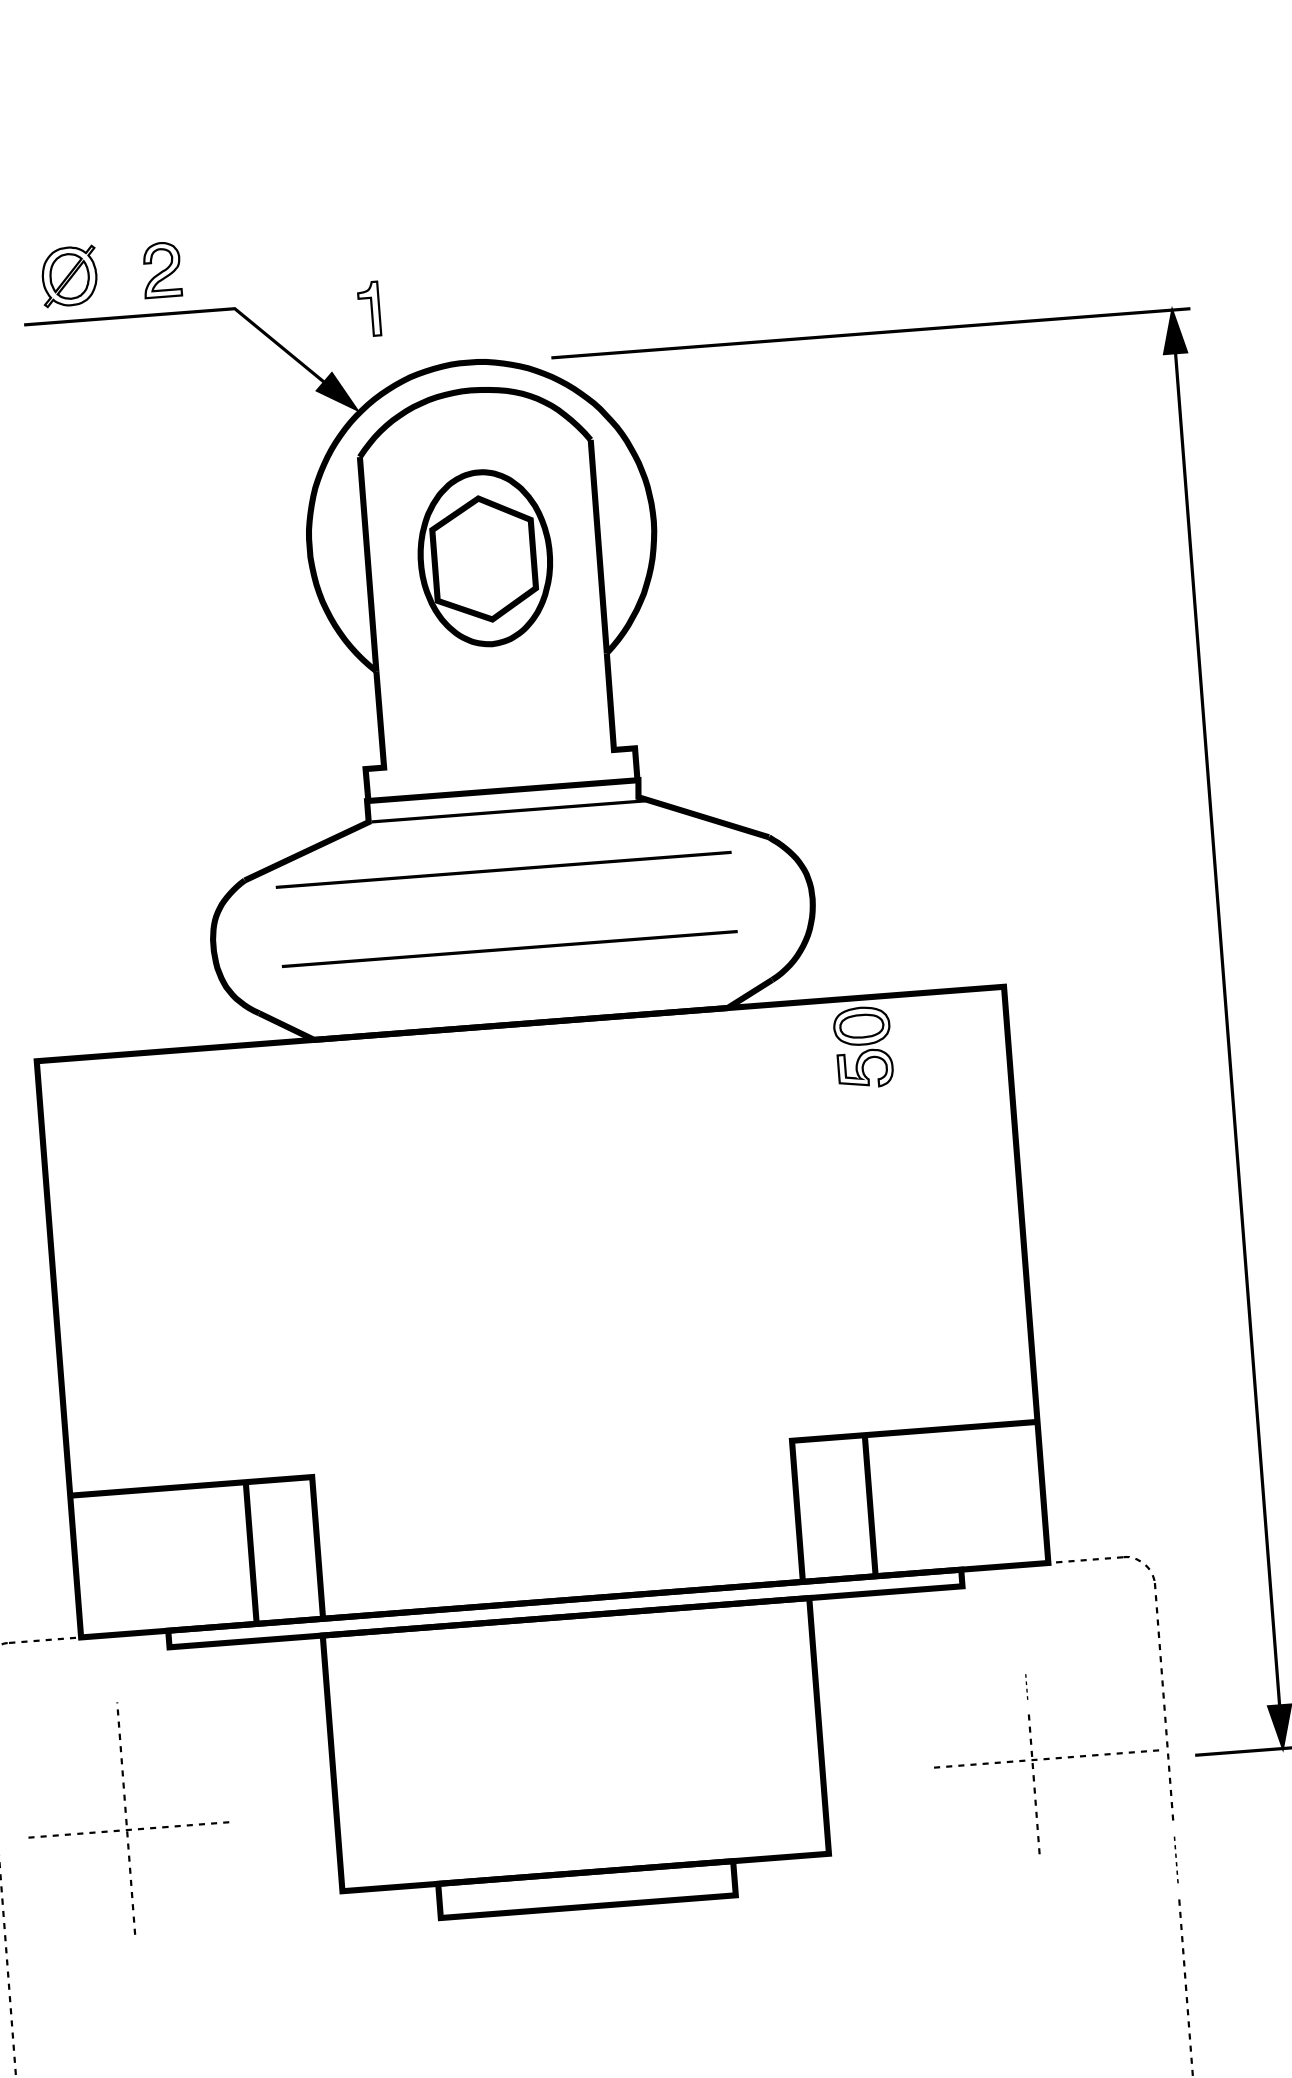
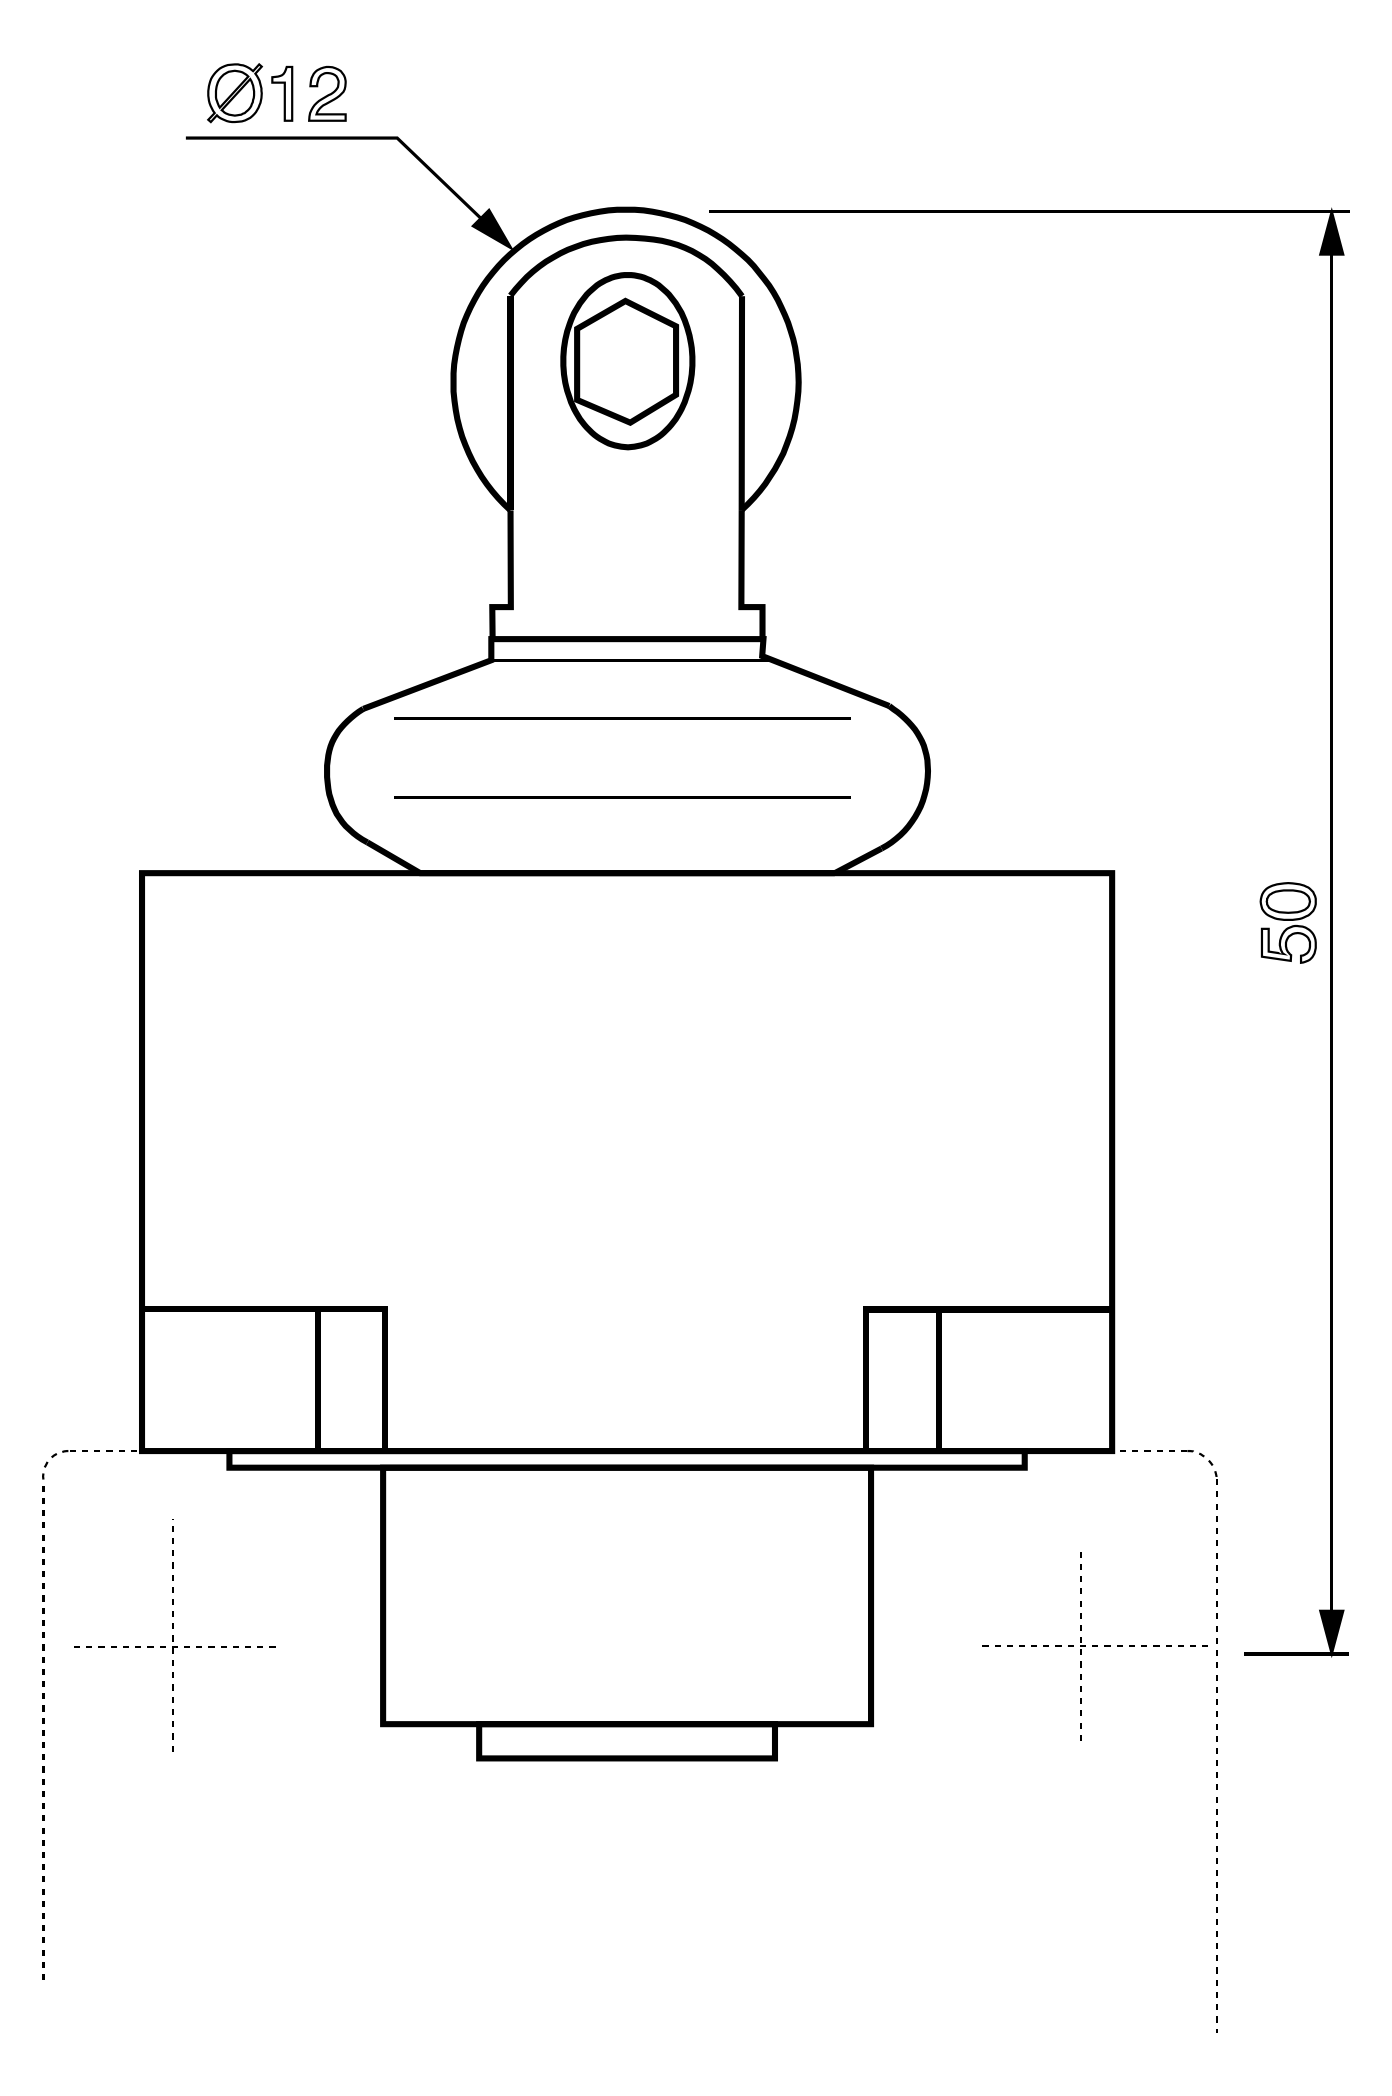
part: (369, 308) -> (282, 93), moved
part: (485, 558) -> (627, 361), moved
part: (862, 1047) -> (1287, 922), moved
part: (1026, 1686) -> (1080, 1572), size x1.67
part: (1175, 1859) -> (1216, 1756), size x1.43

